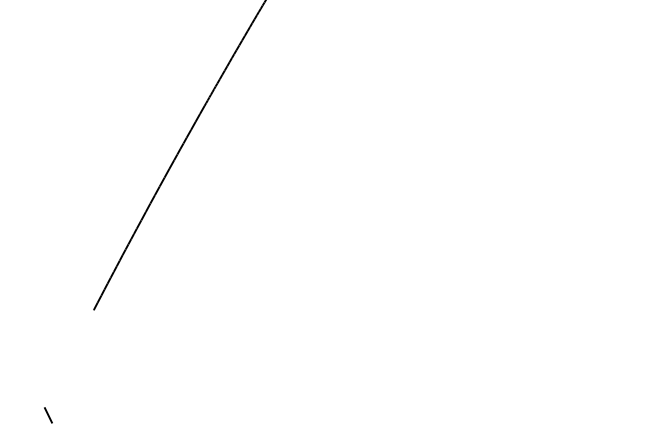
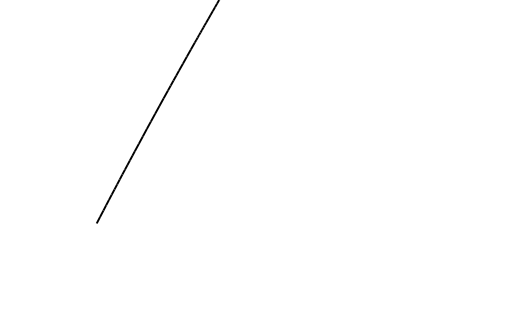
line: (48, 415) -> (56, 316), removed

